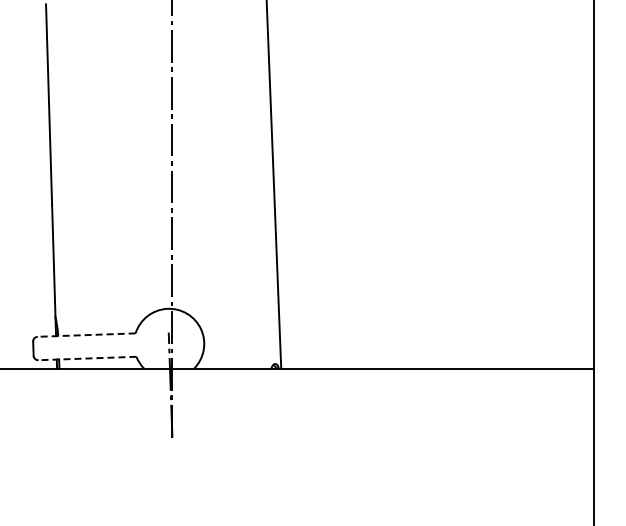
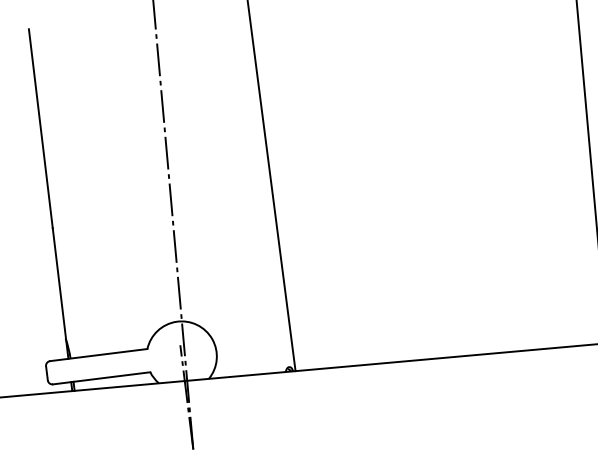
line: (86, 335) -> (98, 355), dashed -> solid
line: (86, 358) -> (100, 378), dashed -> solid

